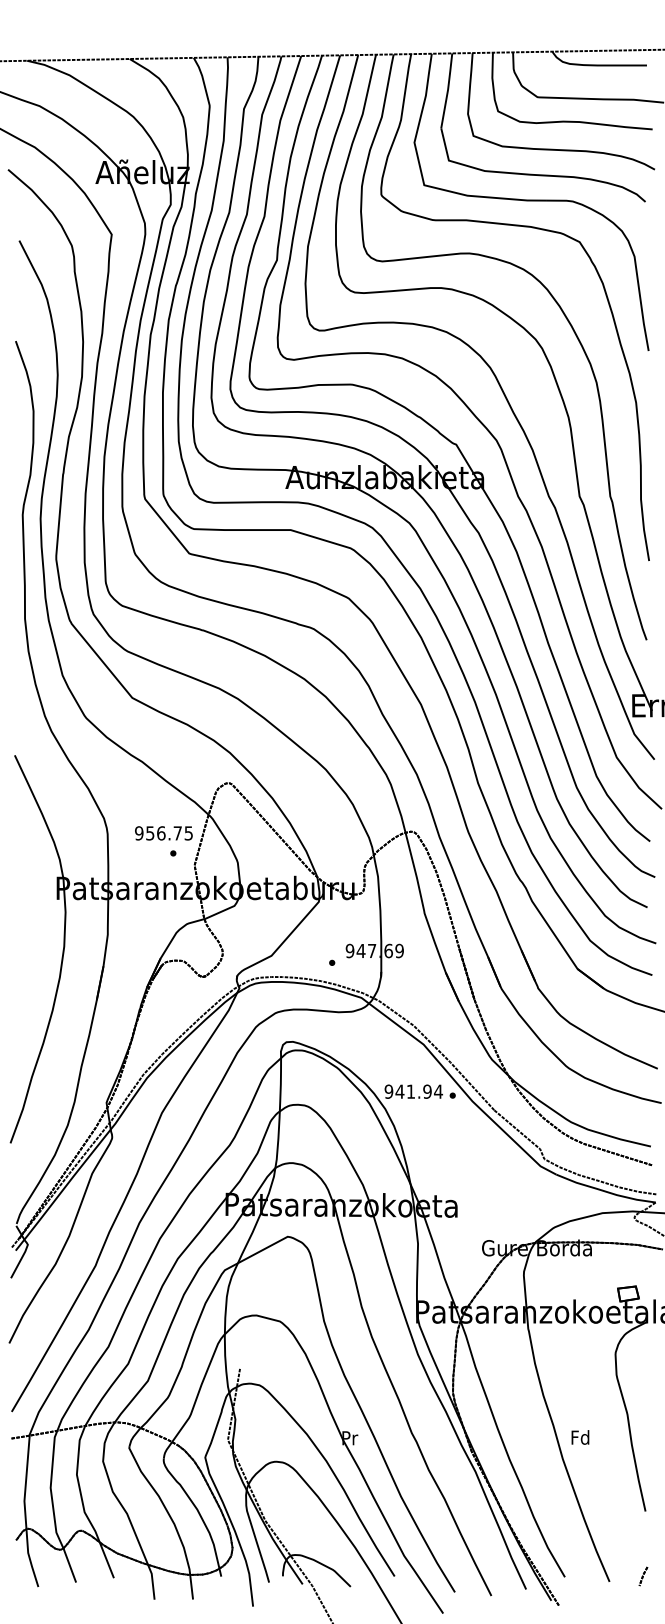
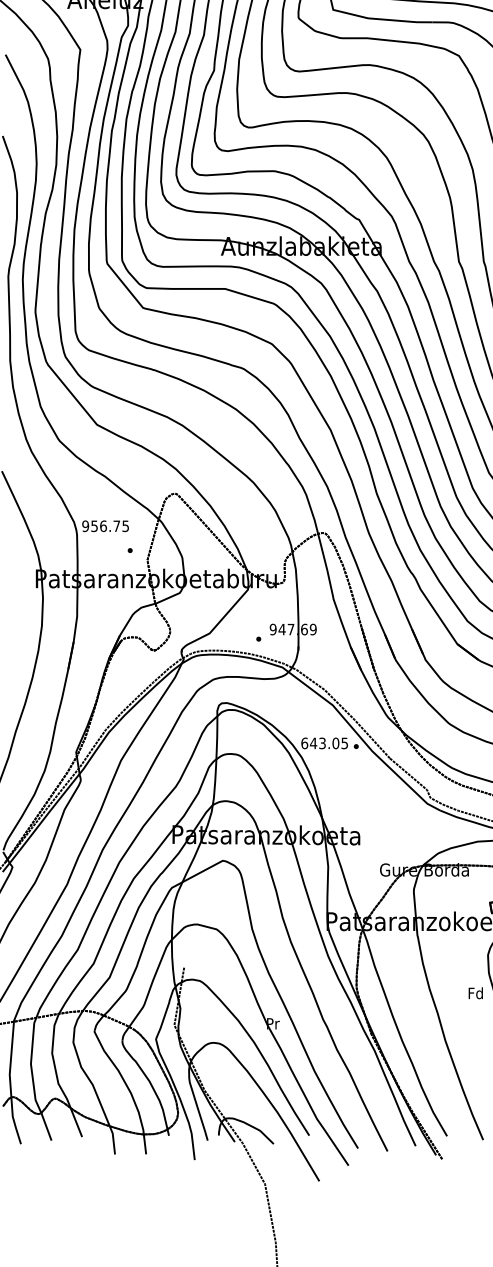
text: (163, 833) -> (105, 526), moved
text: (413, 1091) -> (324, 743), 941.94 -> 643.05
text: (580, 1437) -> (475, 993), moved

